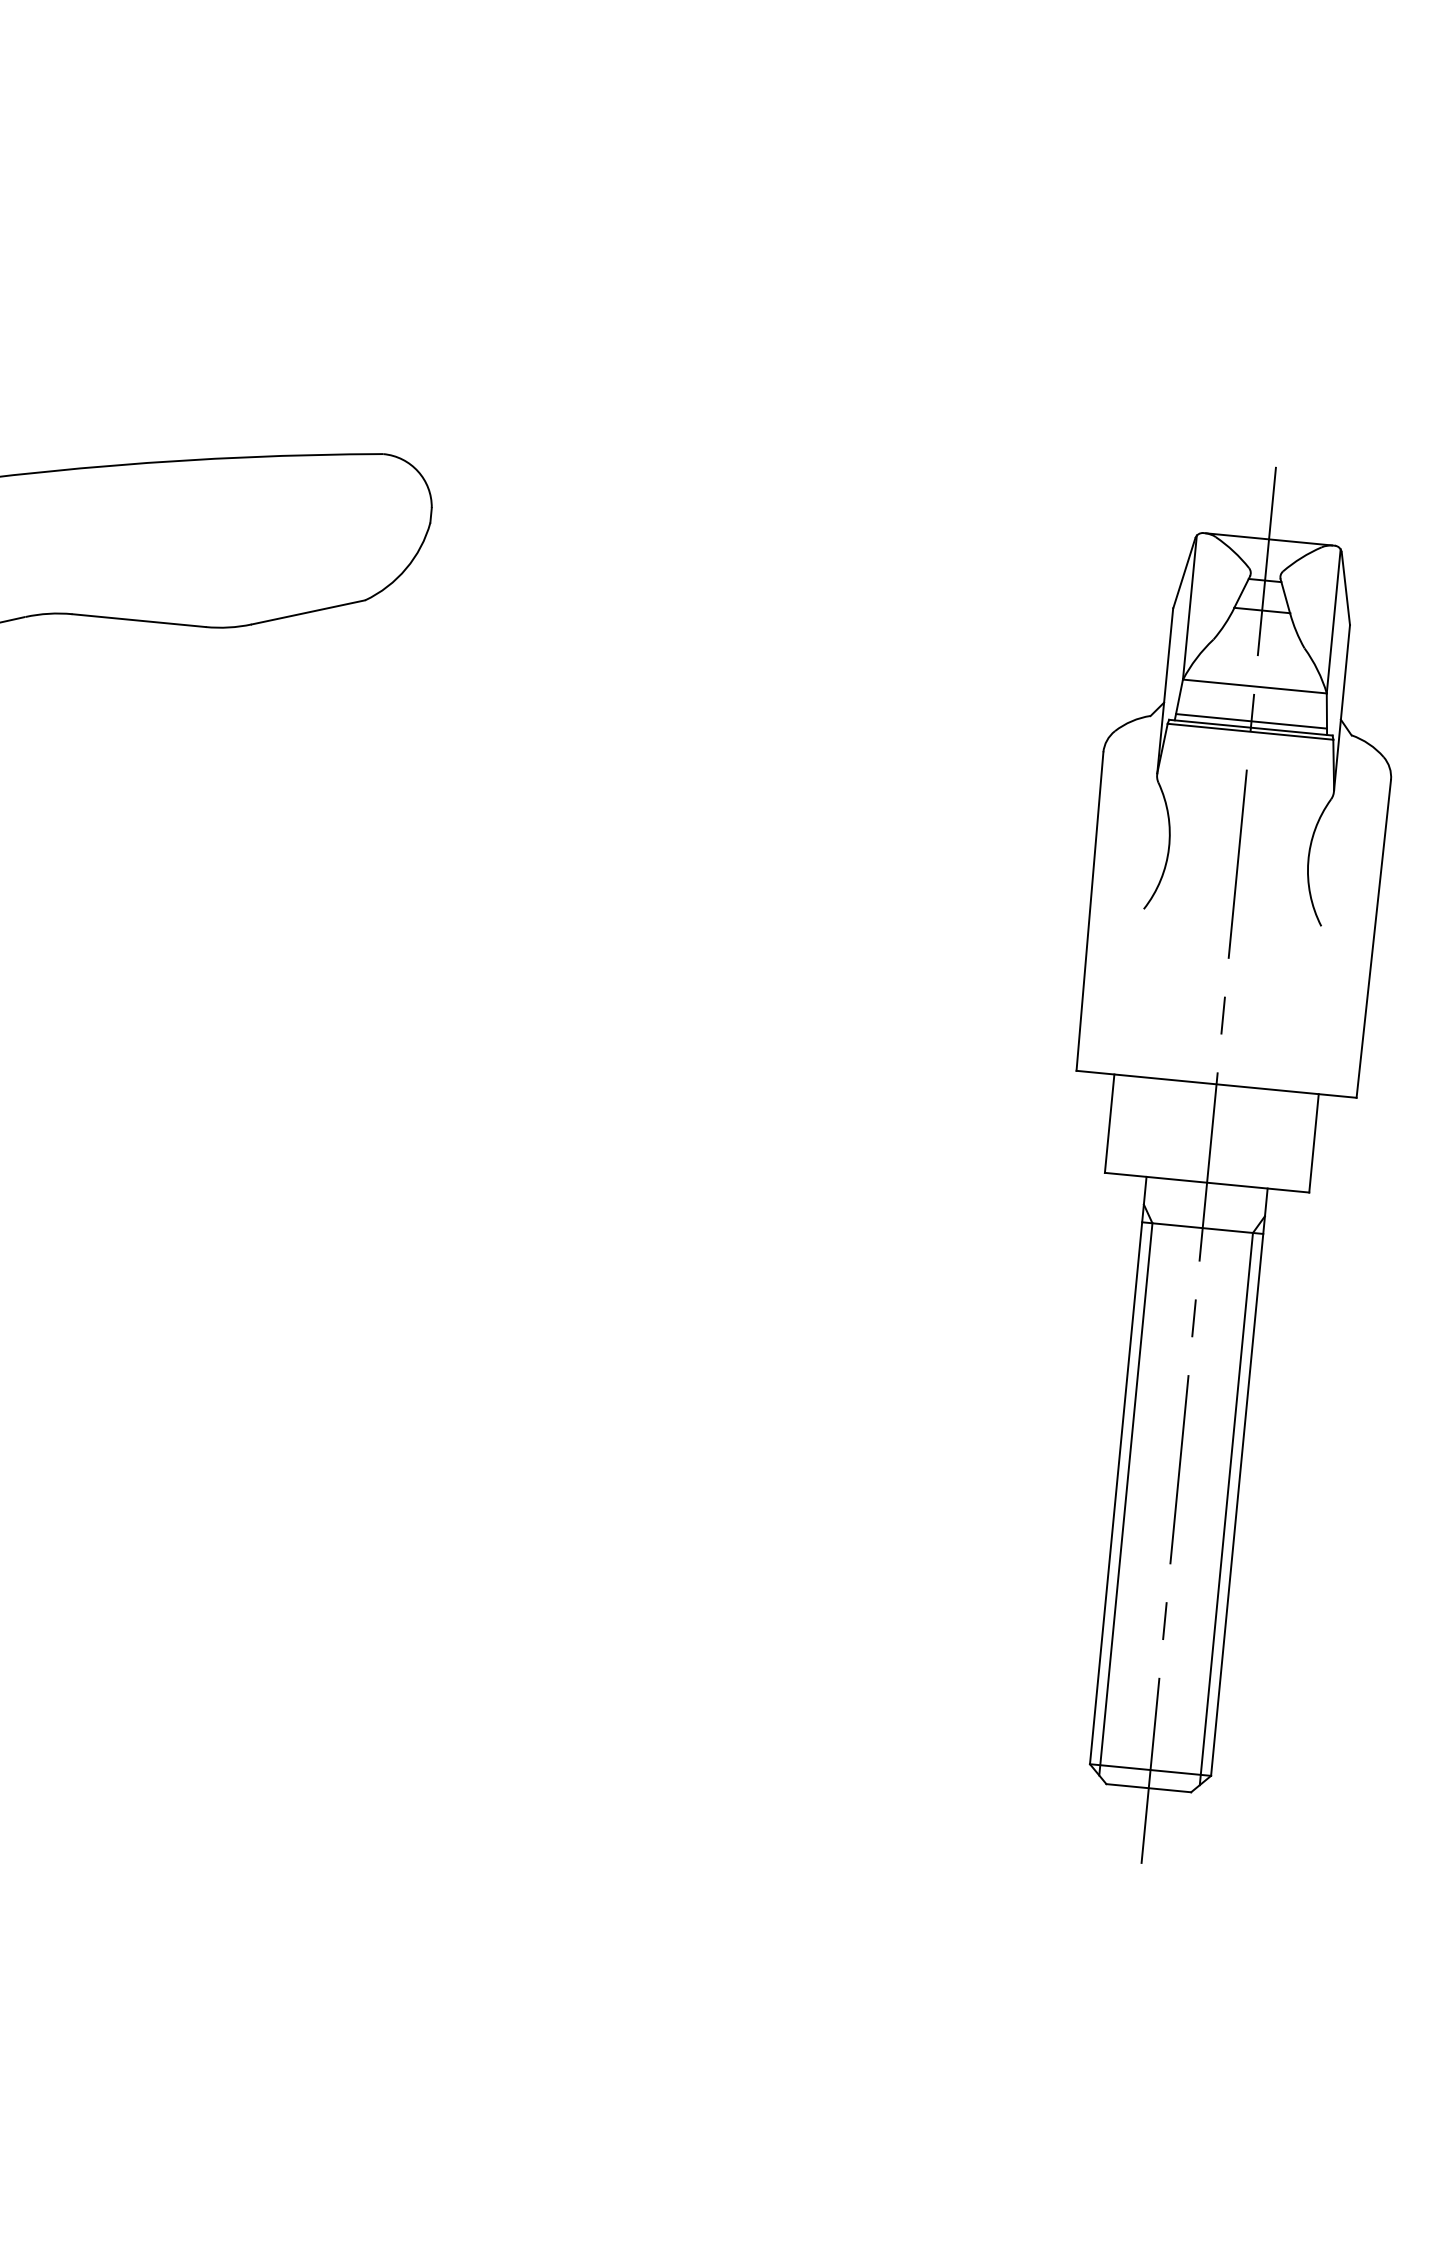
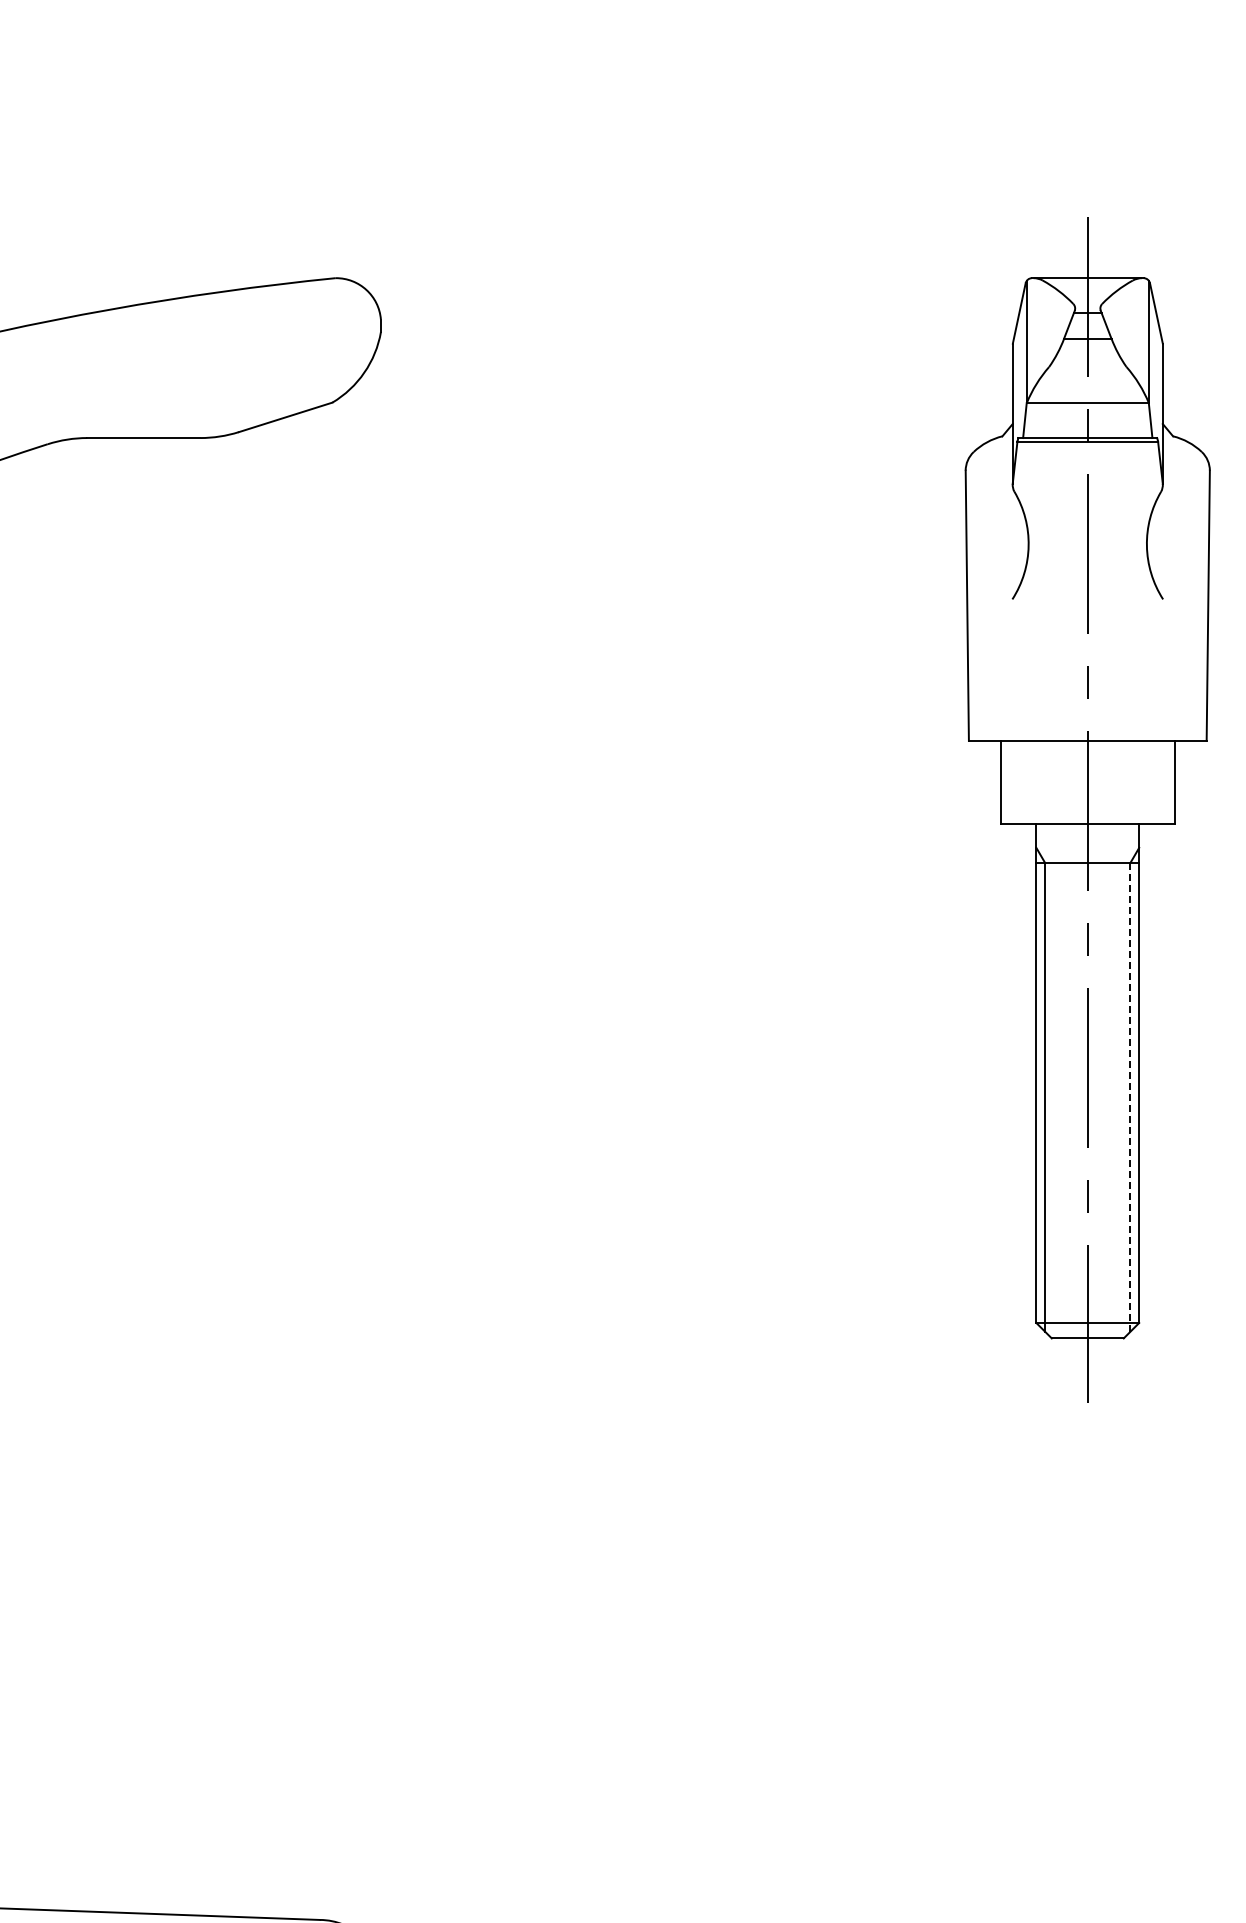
line: (1251, 721) -> (1087, 432), removed
line: (1226, 1509) -> (1130, 1097), solid -> dashed

